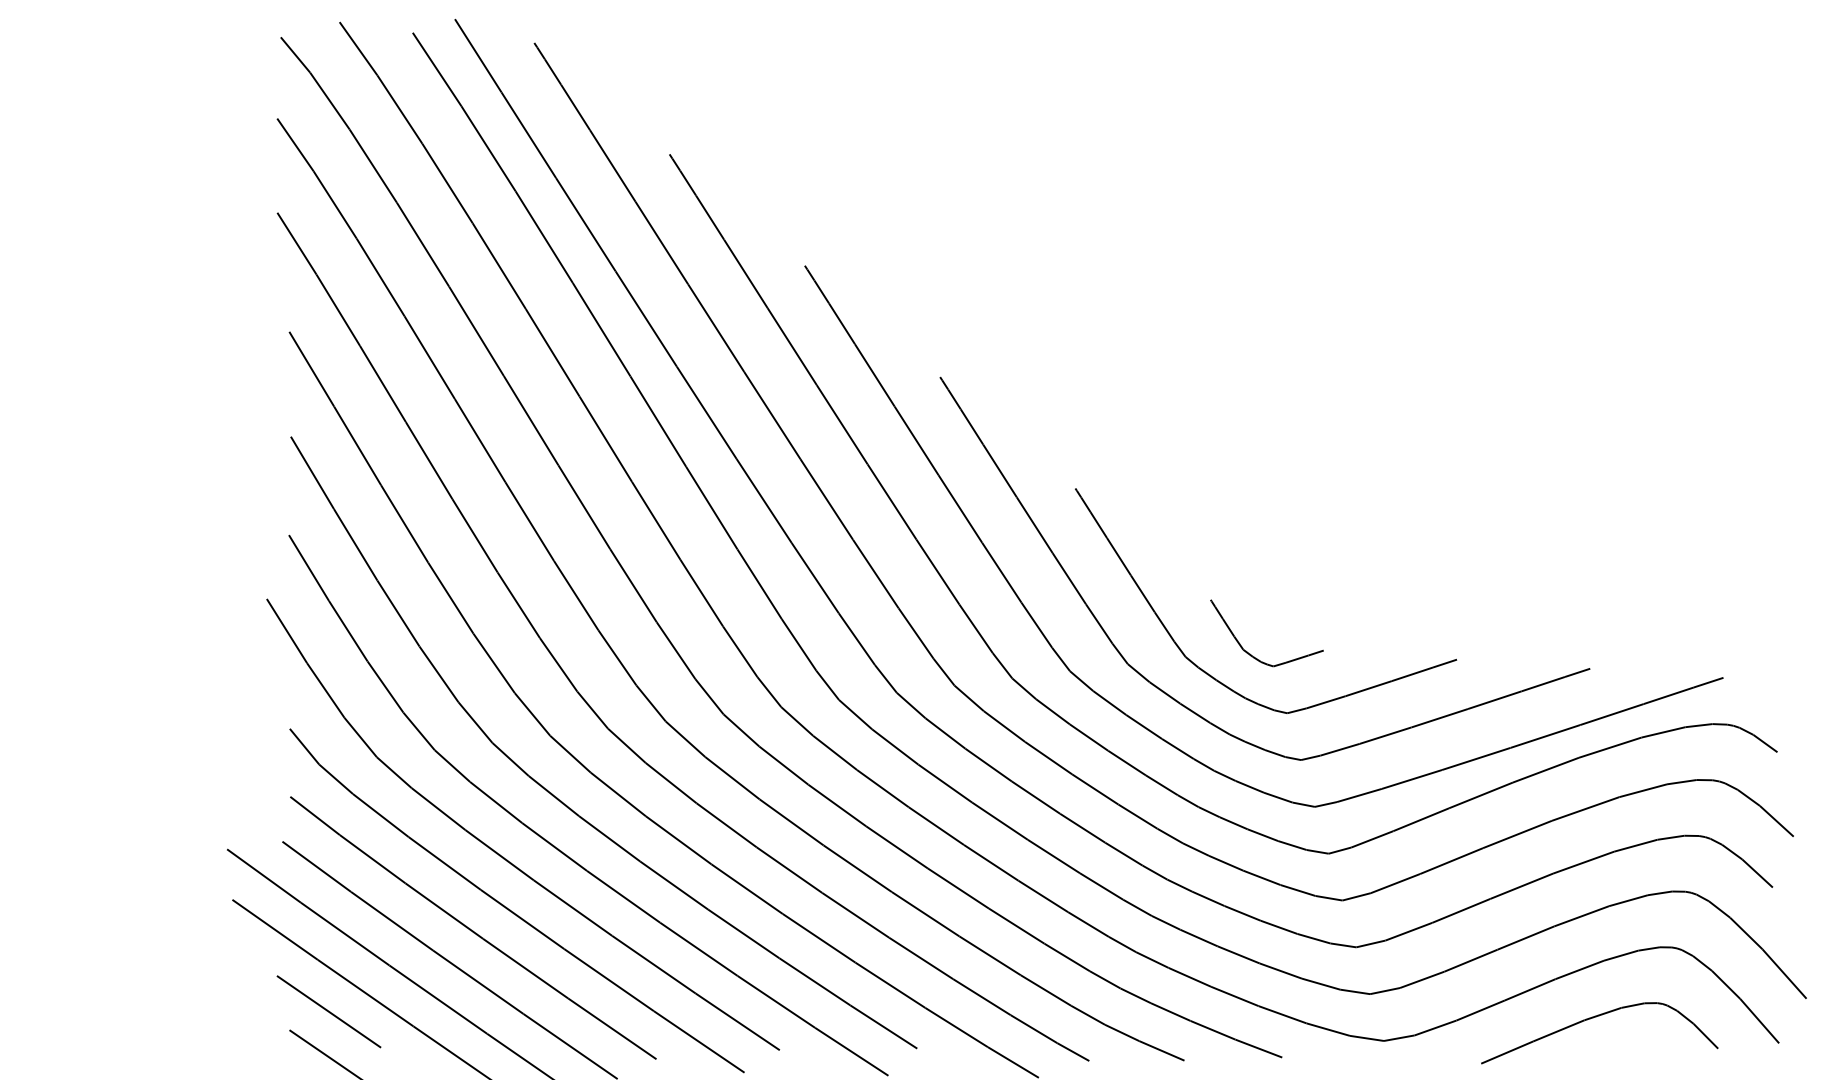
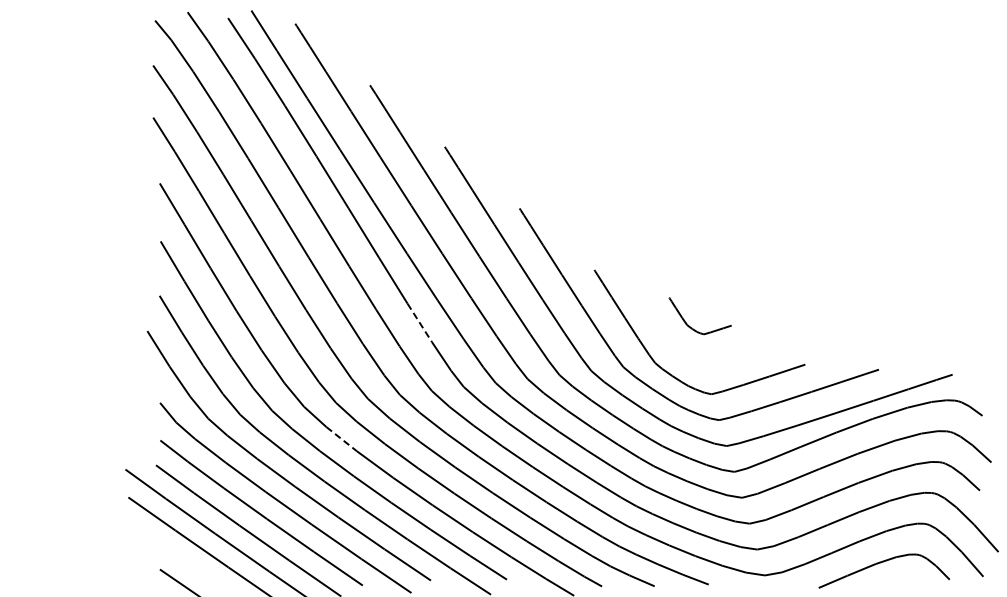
line: (759, 583) -> (419, 322), solid -> dashed
part: (1252, 653) -> (692, 327), moved
line: (619, 795) -> (342, 439), solid -> dashed
line: (328, 1012) -> (181, 559), removed

